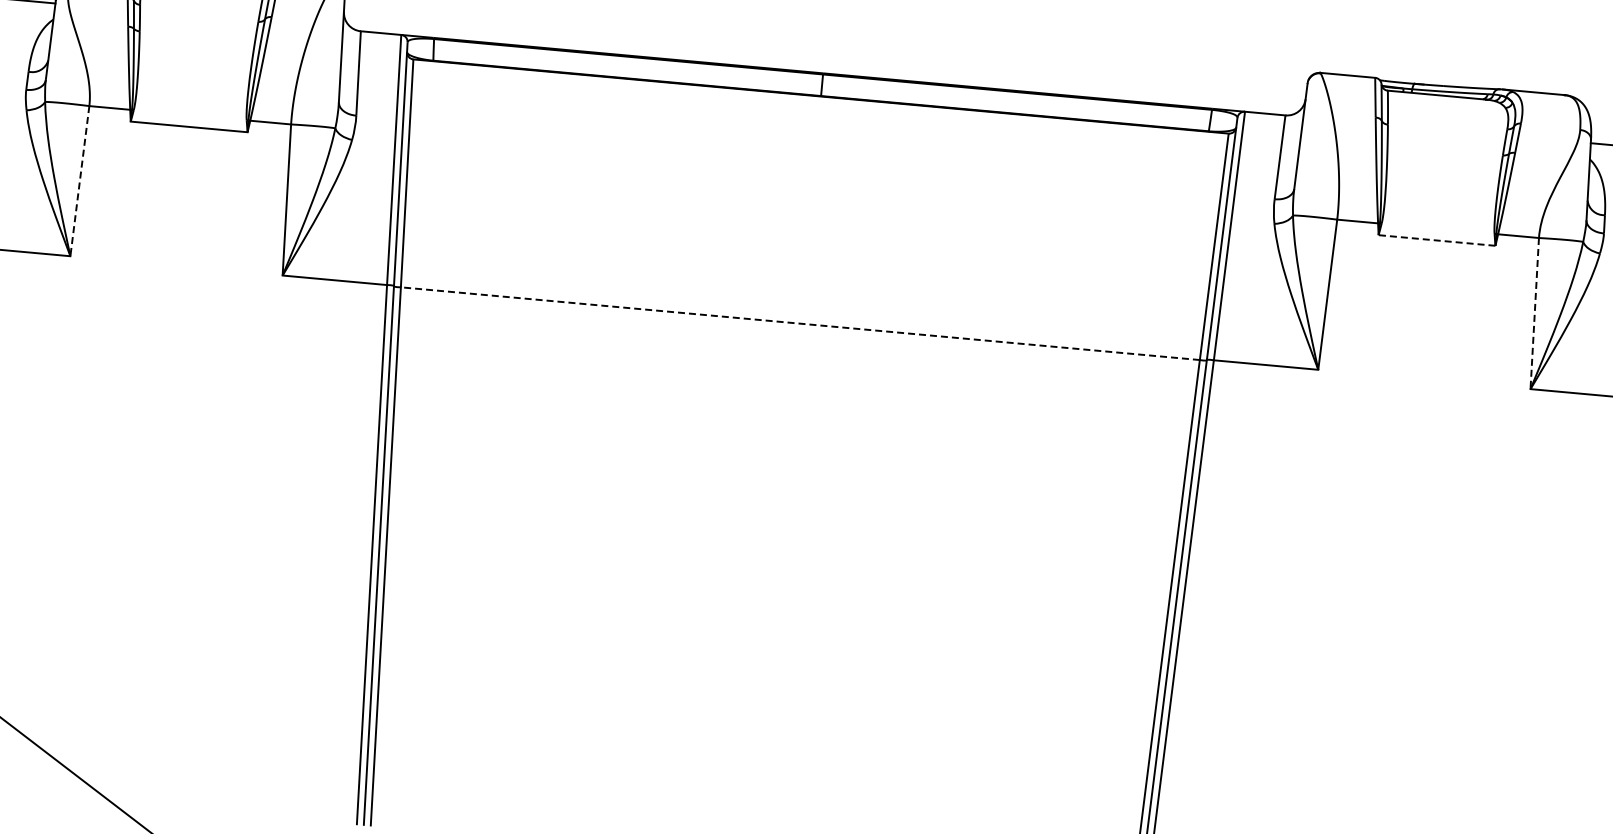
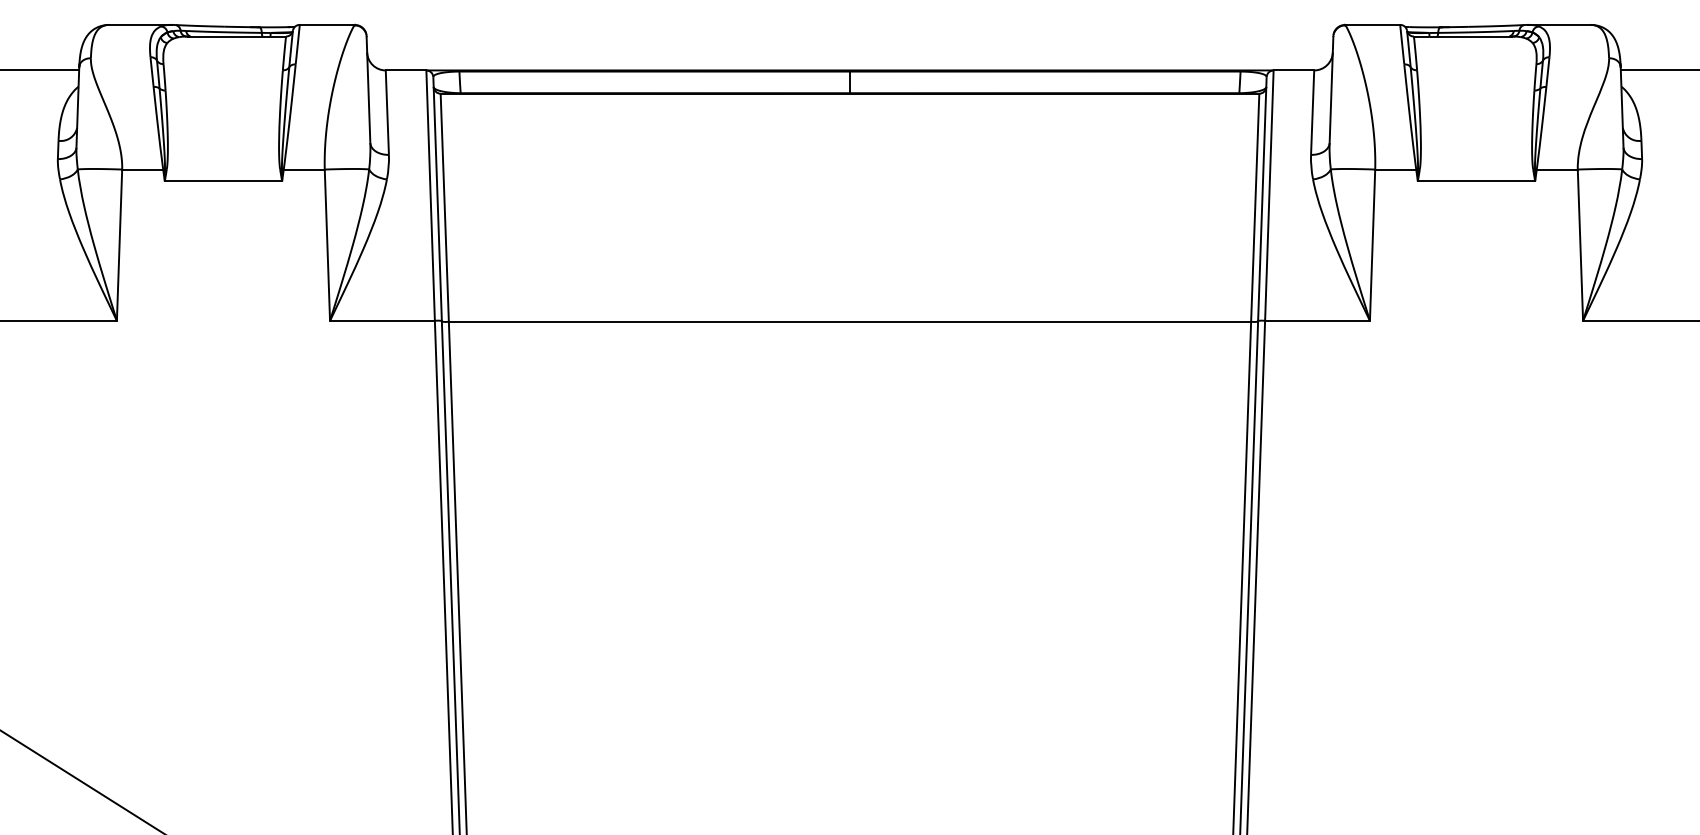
line: (79, 182) -> (119, 246), dashed -> solid
line: (1437, 240) -> (1476, 181), dashed -> solid
line: (1534, 314) -> (1580, 246), dashed -> solid
line: (799, 323) -> (849, 321), dashed -> solid

